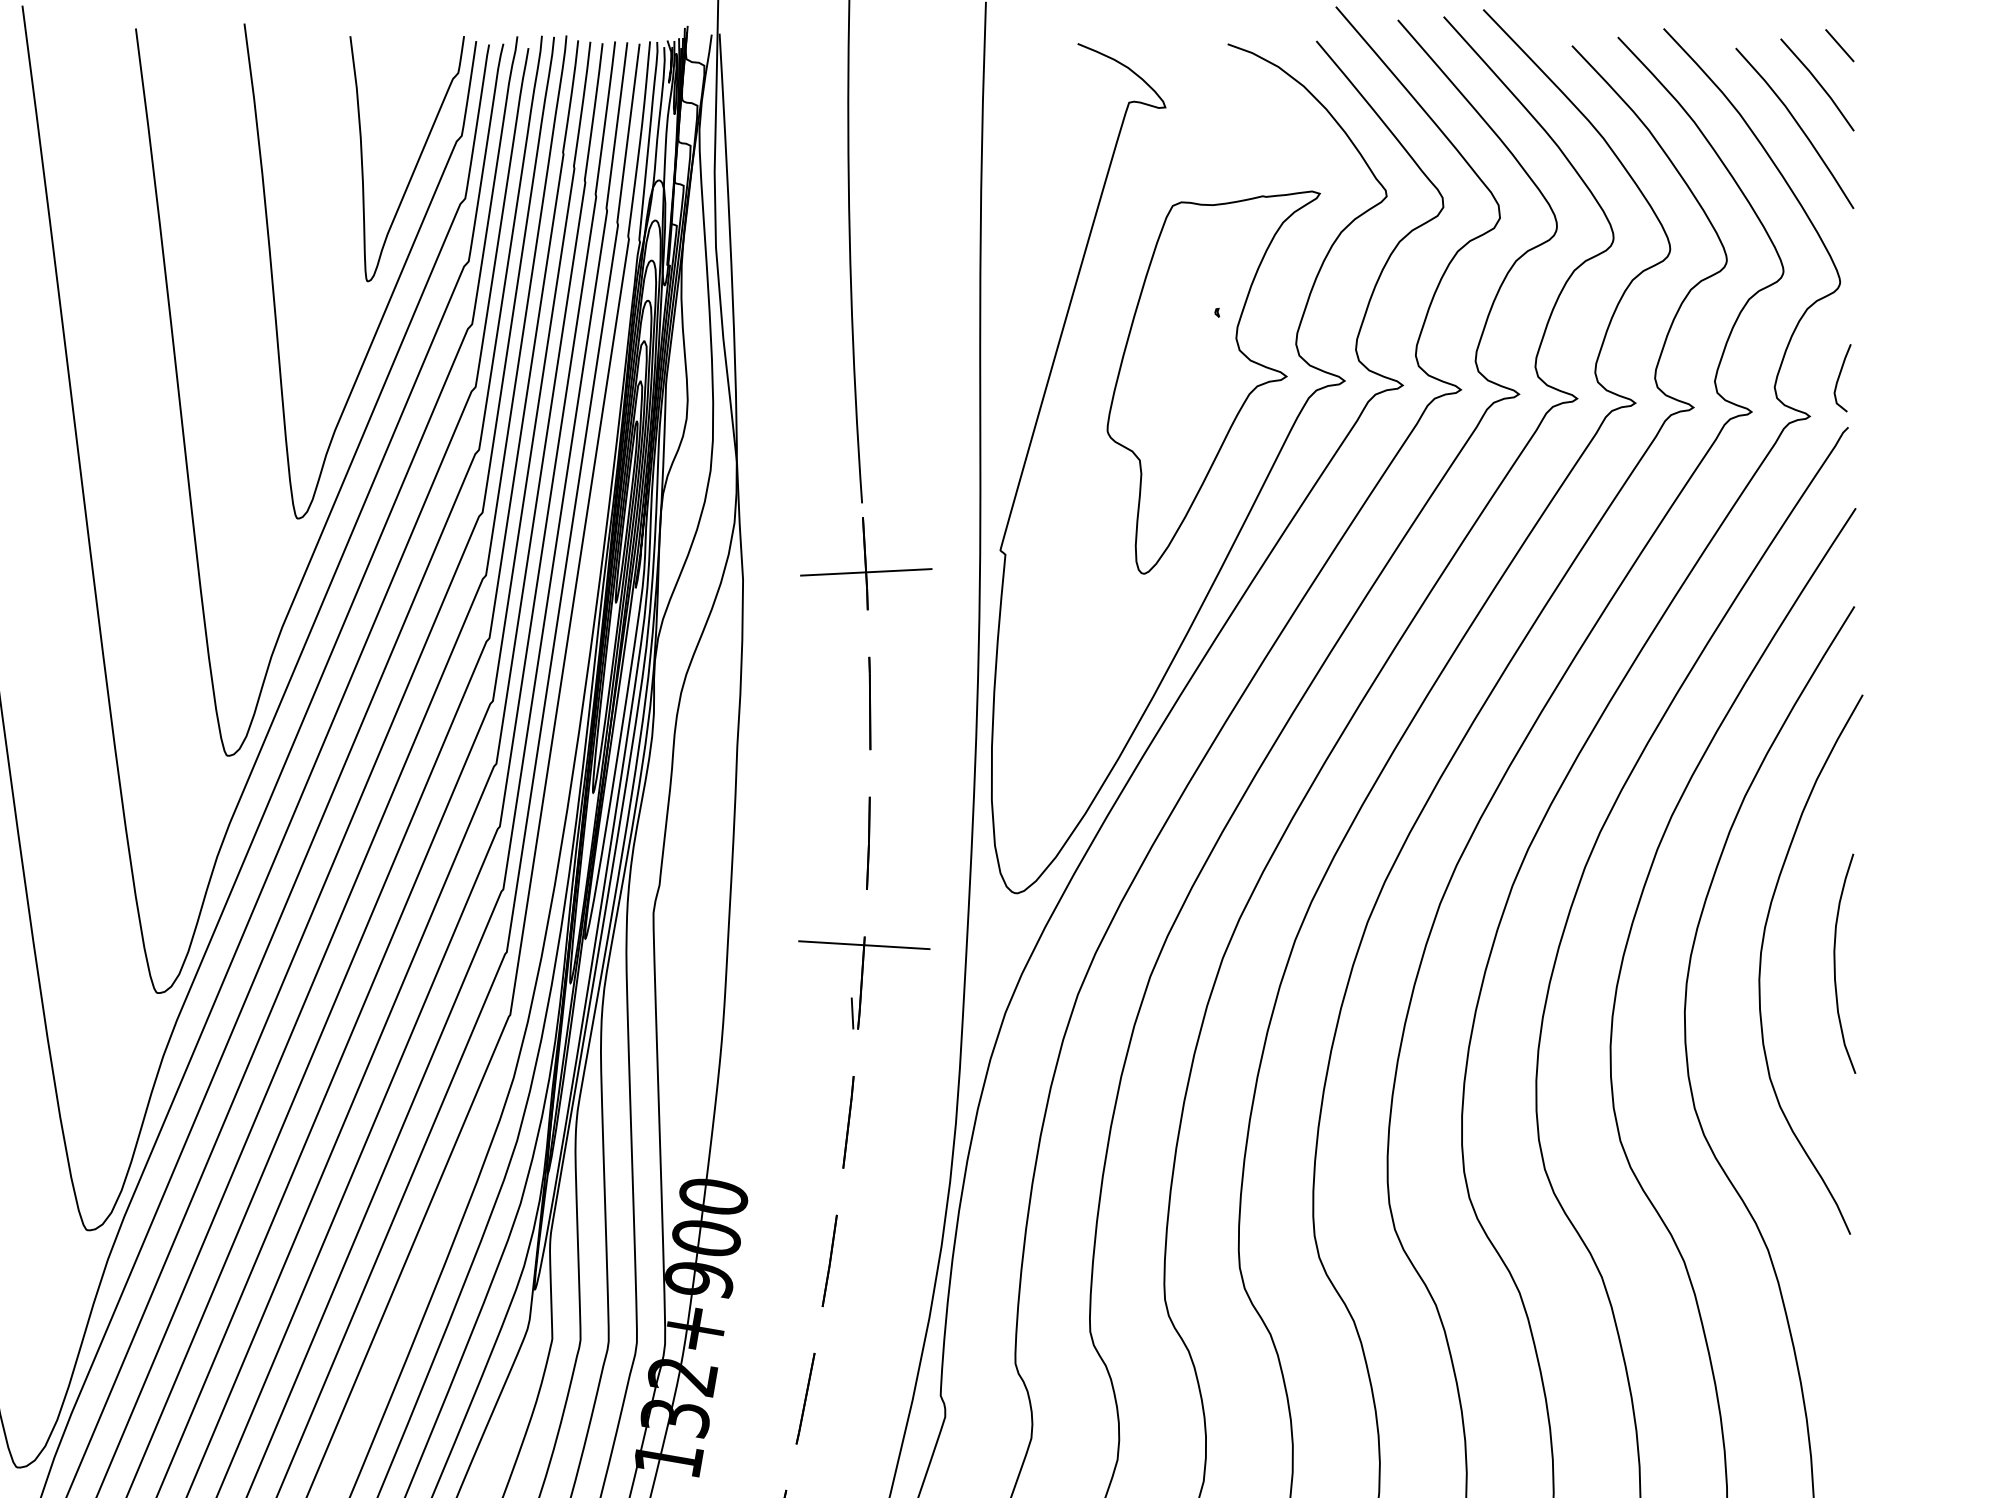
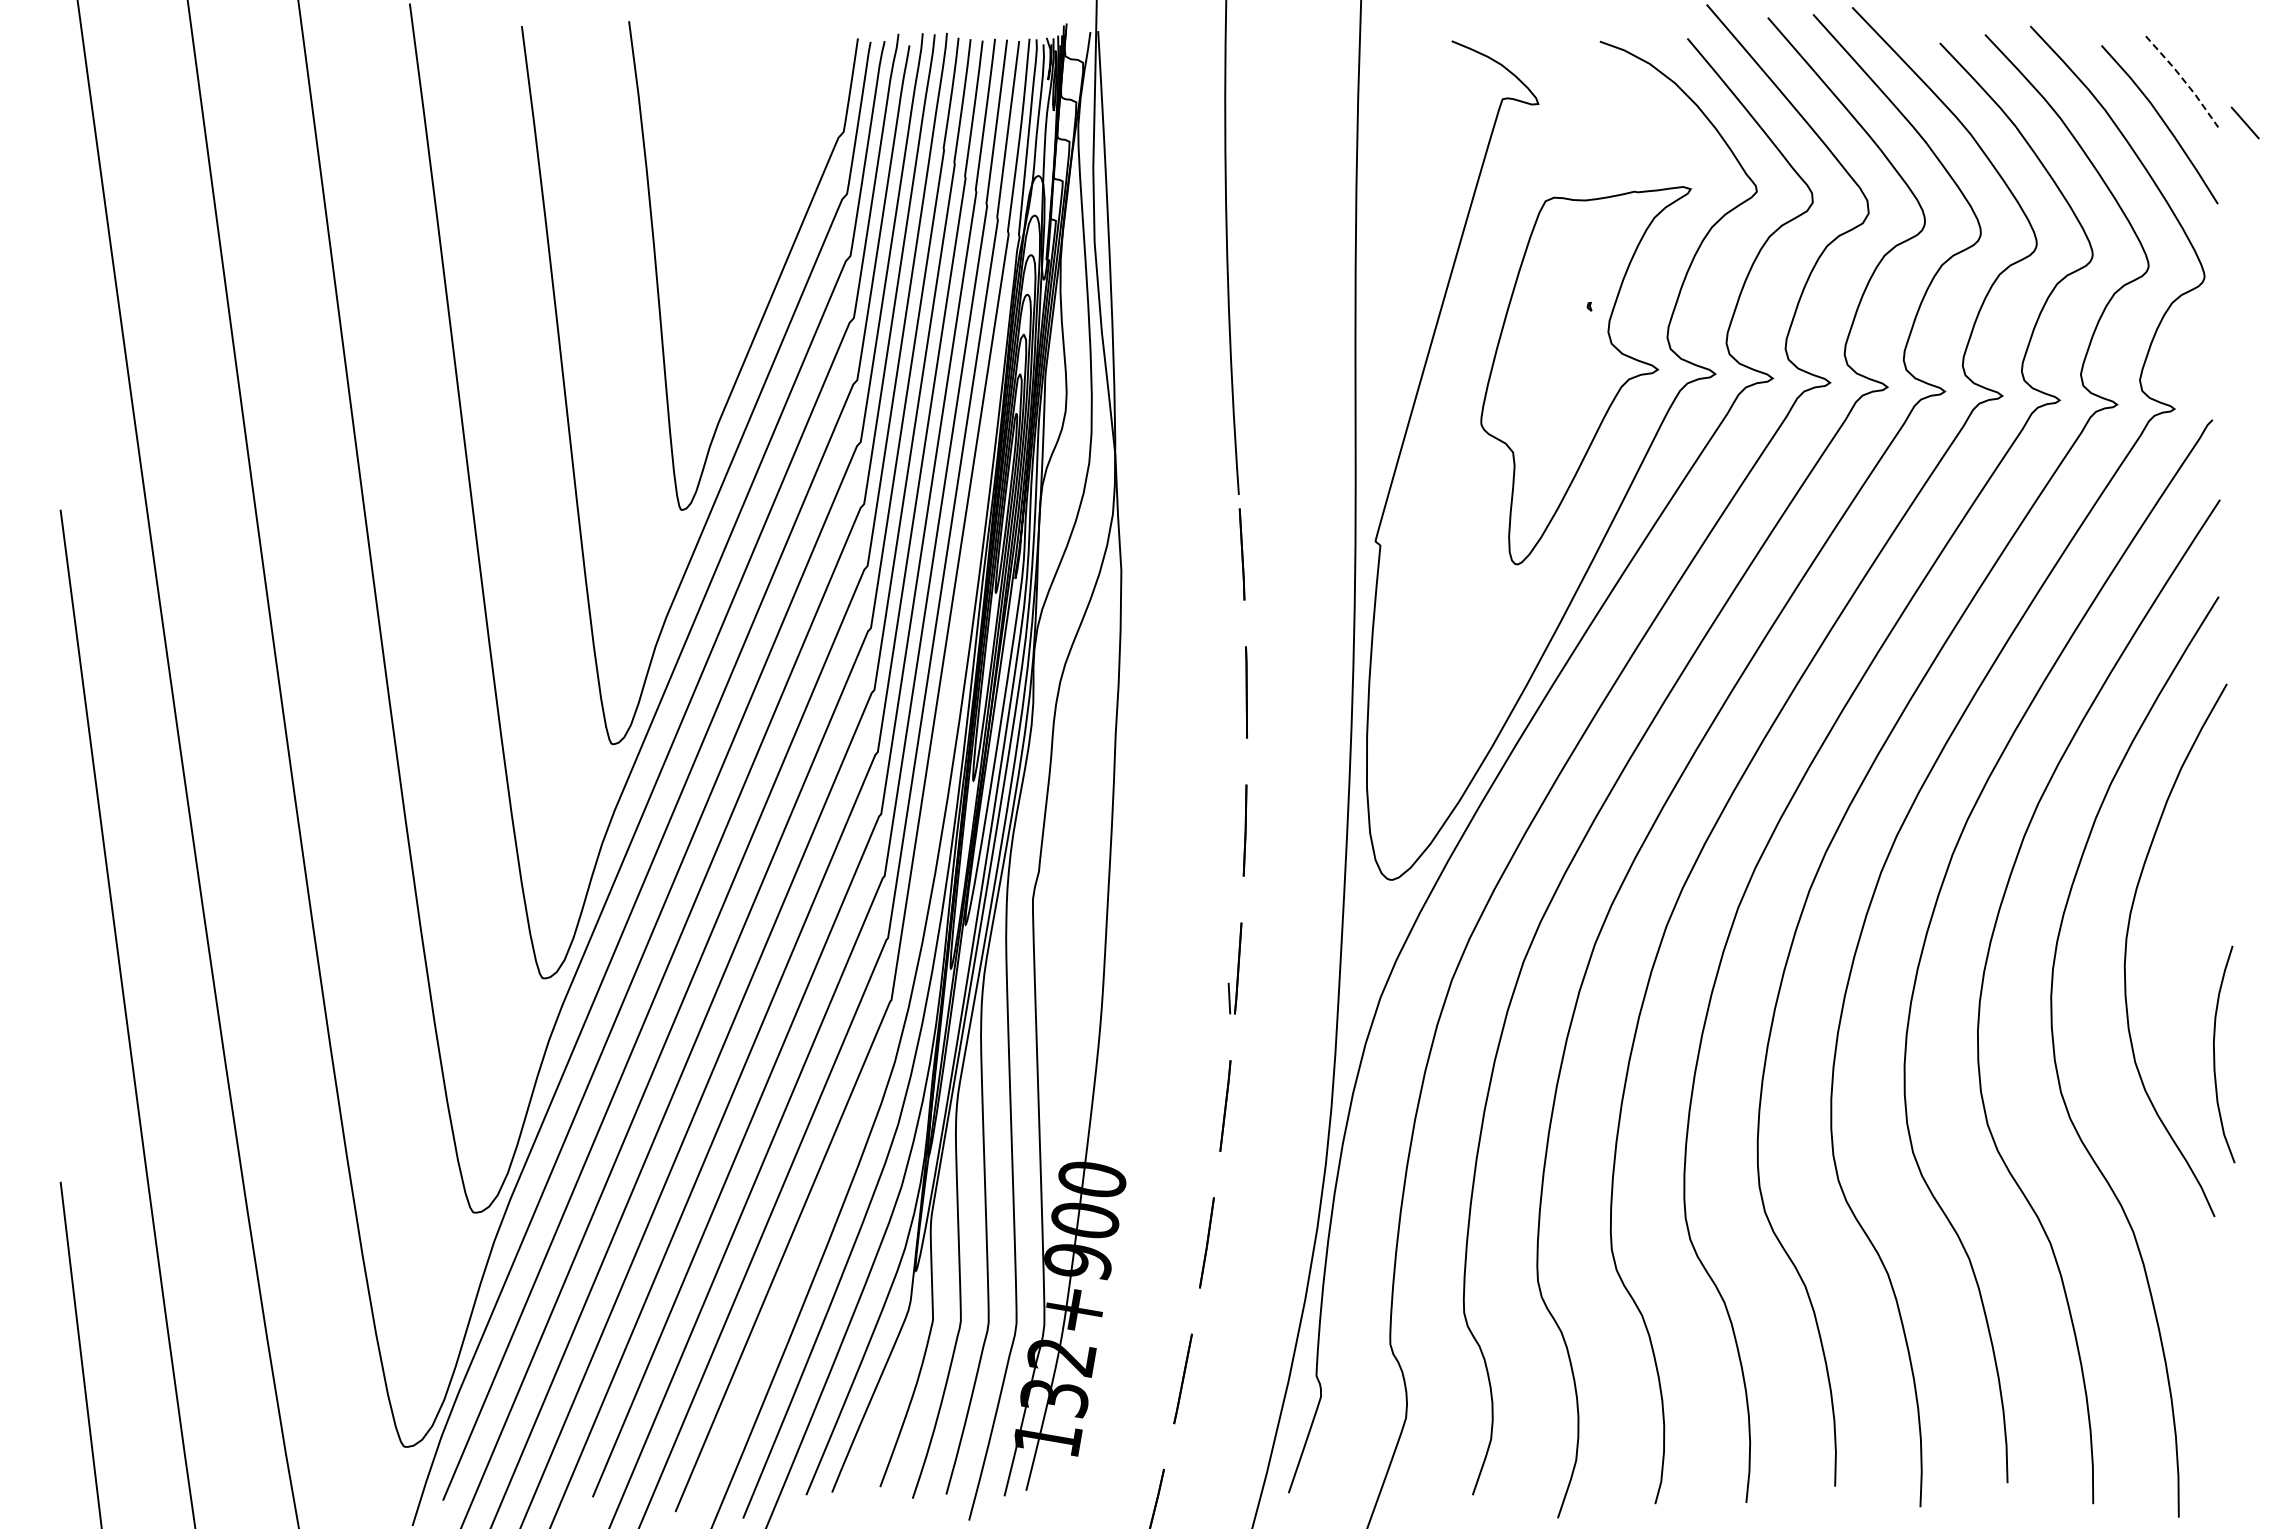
line: (1839, 45) -> (2244, 122), moved
line: (1819, 83) -> (2184, 80), solid -> dashed
curve: (417, 160) -> (799, 156), removed
curve: (1840, 377) -> (2204, 370), removed
line: (865, 571) -> (1242, 562), removed
line: (863, 945) -> (1240, 931), removed
curve: (1836, 965) -> (2215, 1056), moved

